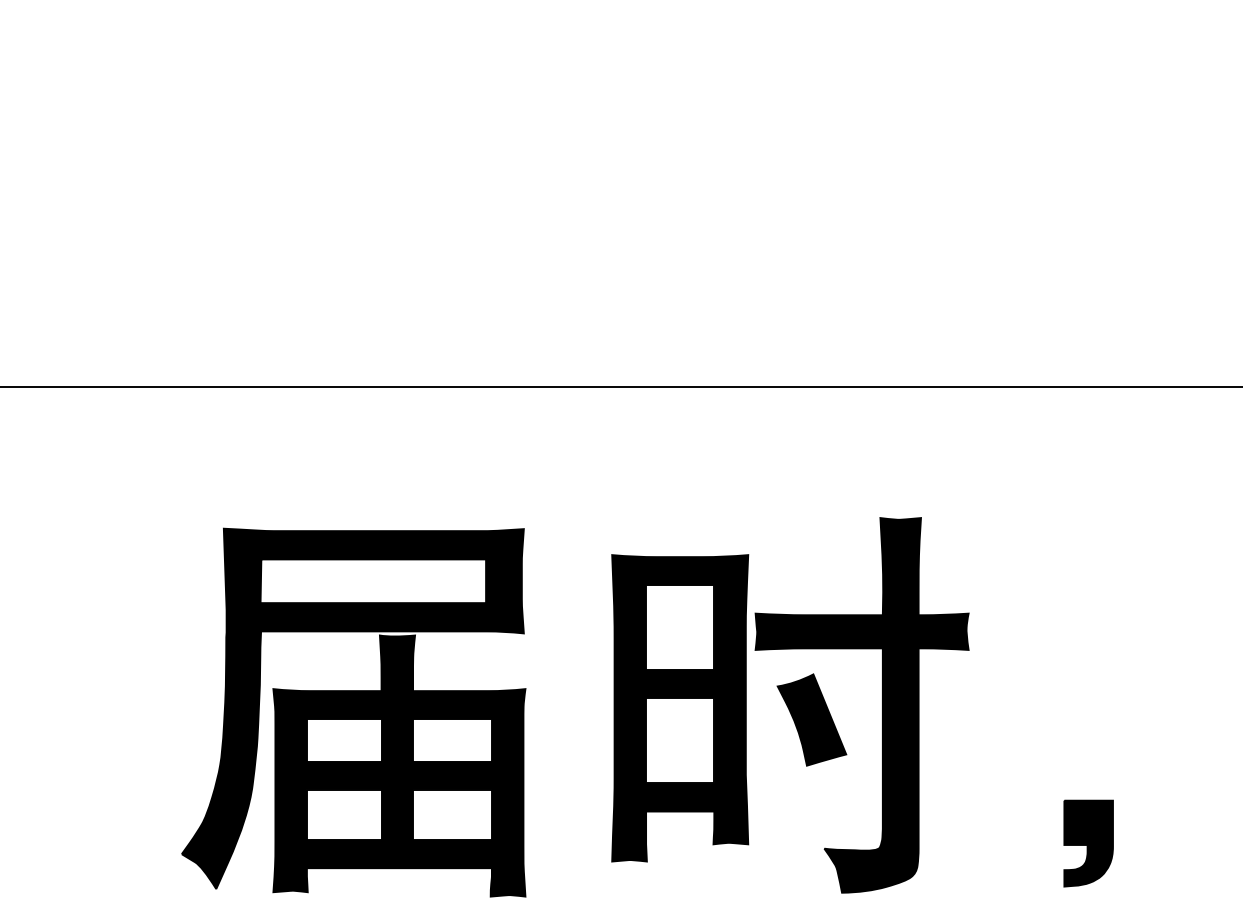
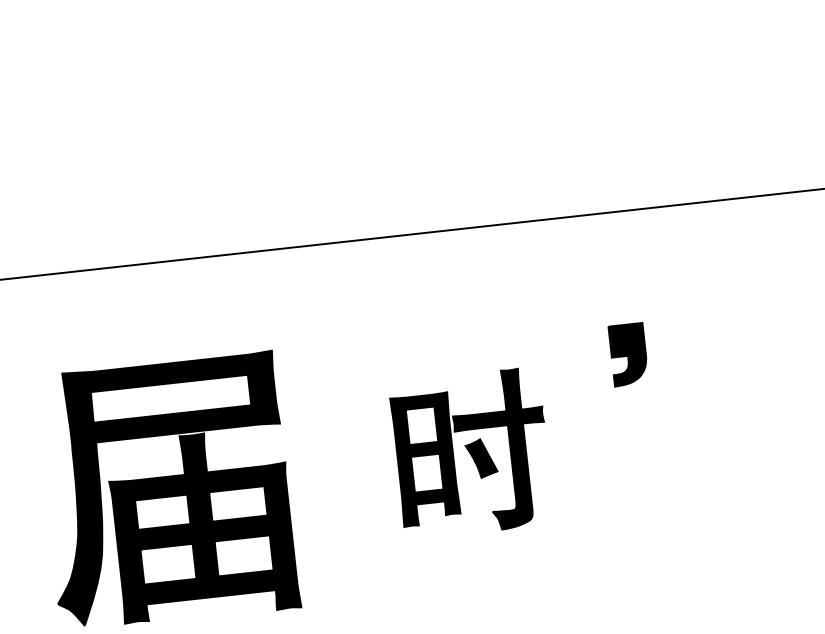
part: (790, 705) -> (471, 453), size x0.6
part: (1088, 843) -> (628, 354), moved

